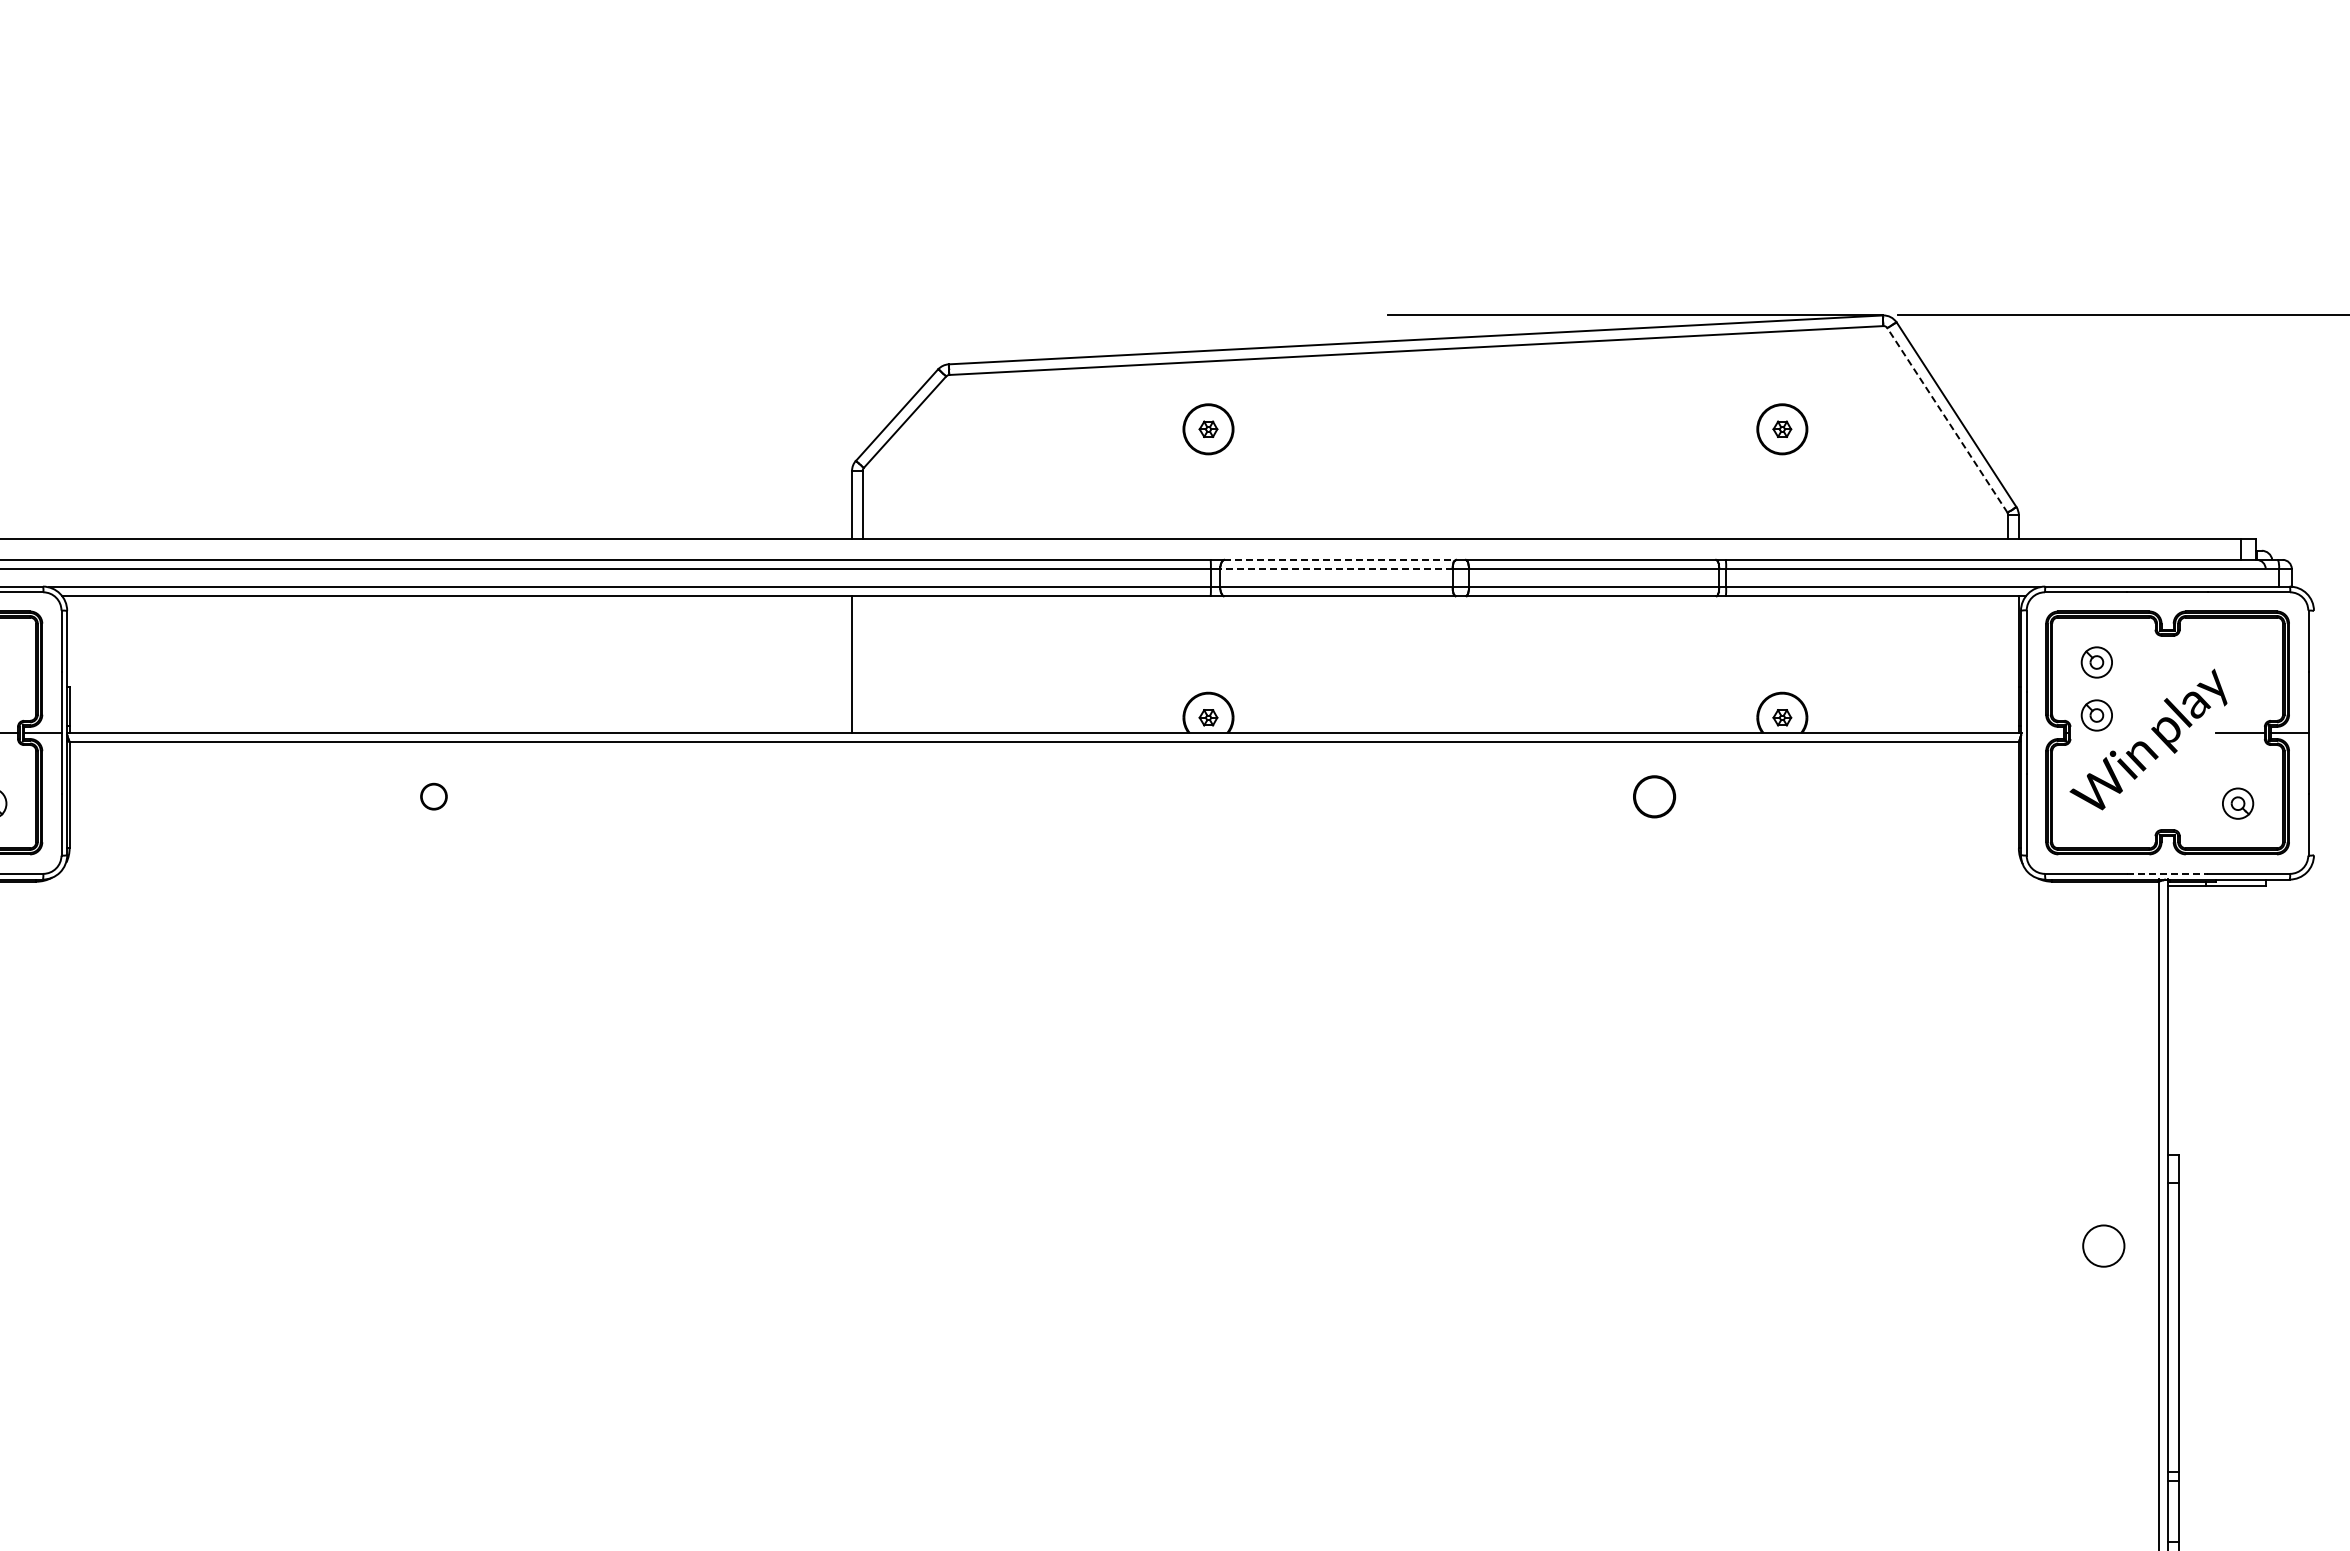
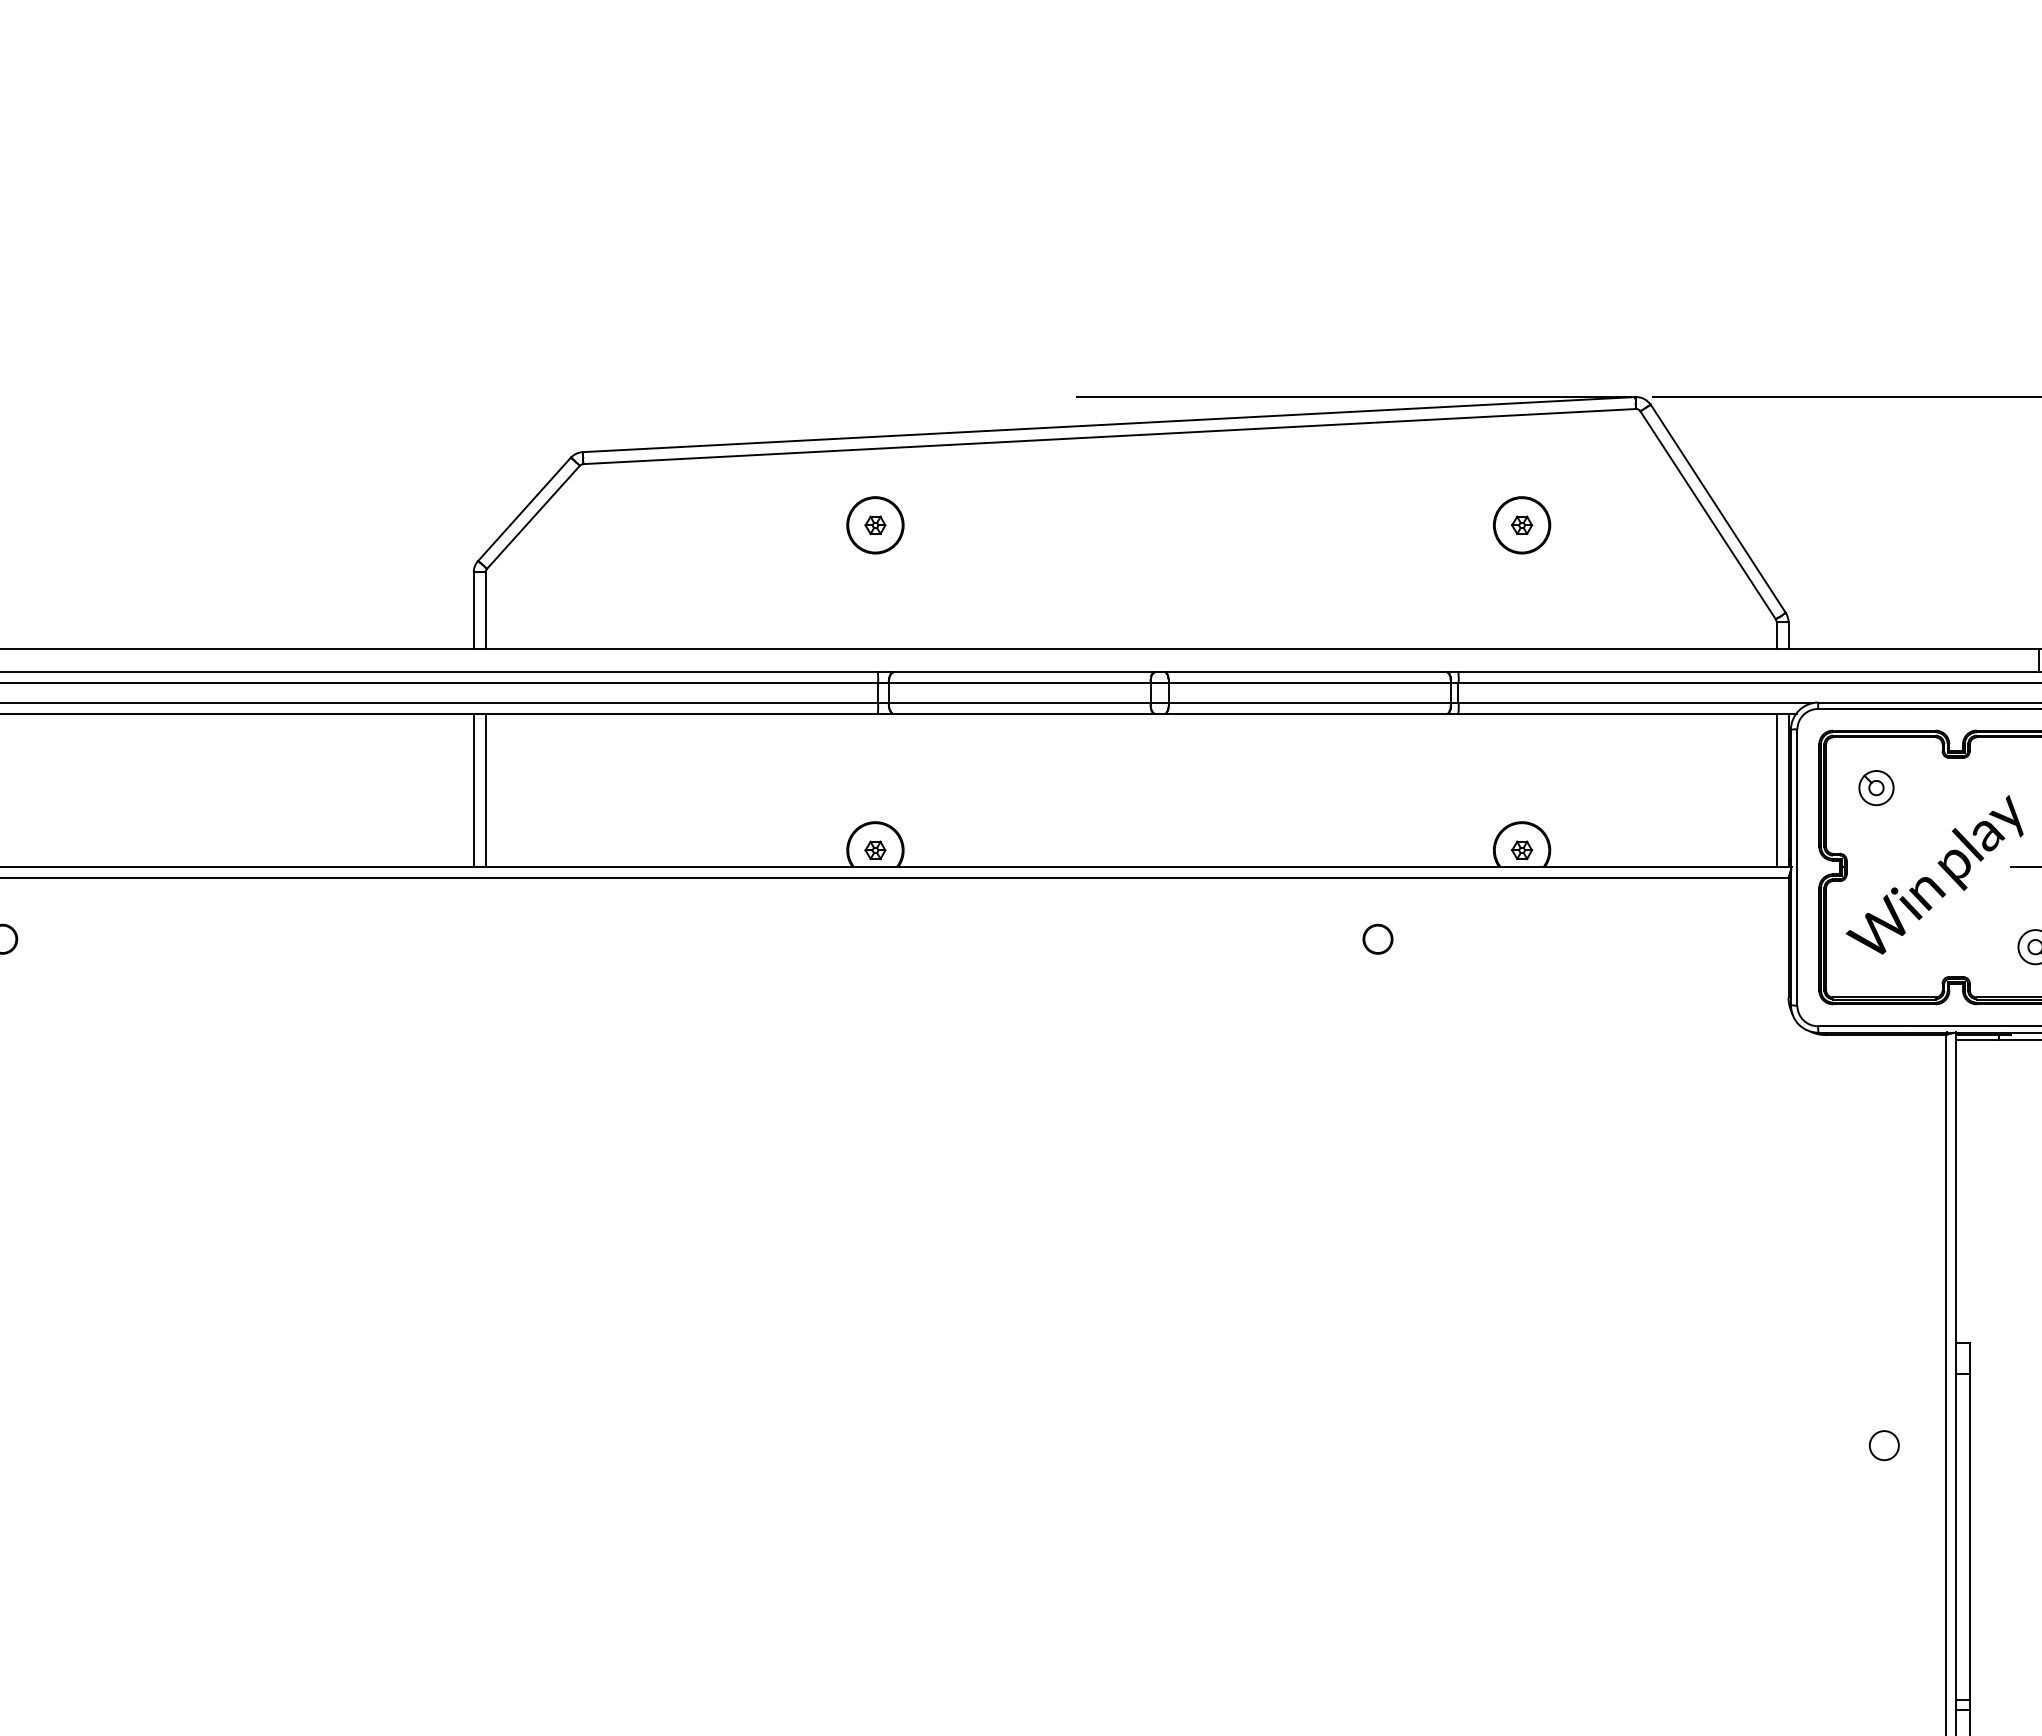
line: (1947, 420) -> (1708, 515), dashed -> solid
line: (1340, 559) -> (1024, 672), dashed -> solid
line: (1335, 568) -> (1018, 682), dashed -> solid
line: (862, 664) -> (485, 790), added
line: (2008, 664) -> (1776, 790), added
part: (2096, 715) -> (1876, 847), removed
part: (1654, 796) -> (1377, 939), size x0.62
line: (2167, 873) -> (1956, 1025), dashed -> solid
circle: (2103, 1245) -> (1883, 1445), size x0.62

